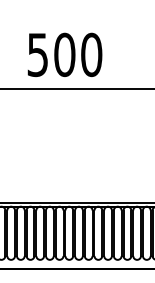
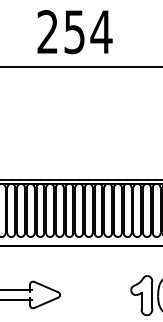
text: (64, 55) -> (74, 32), 500 -> 254

